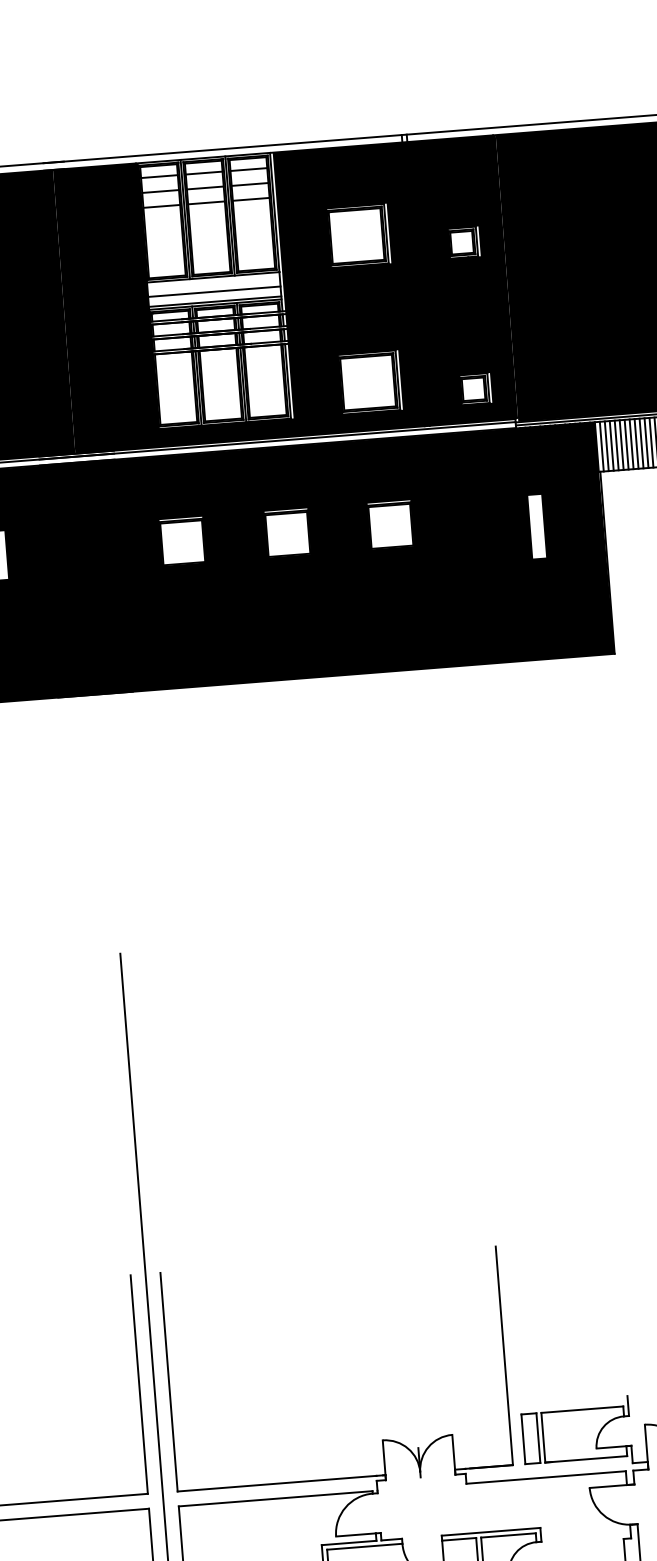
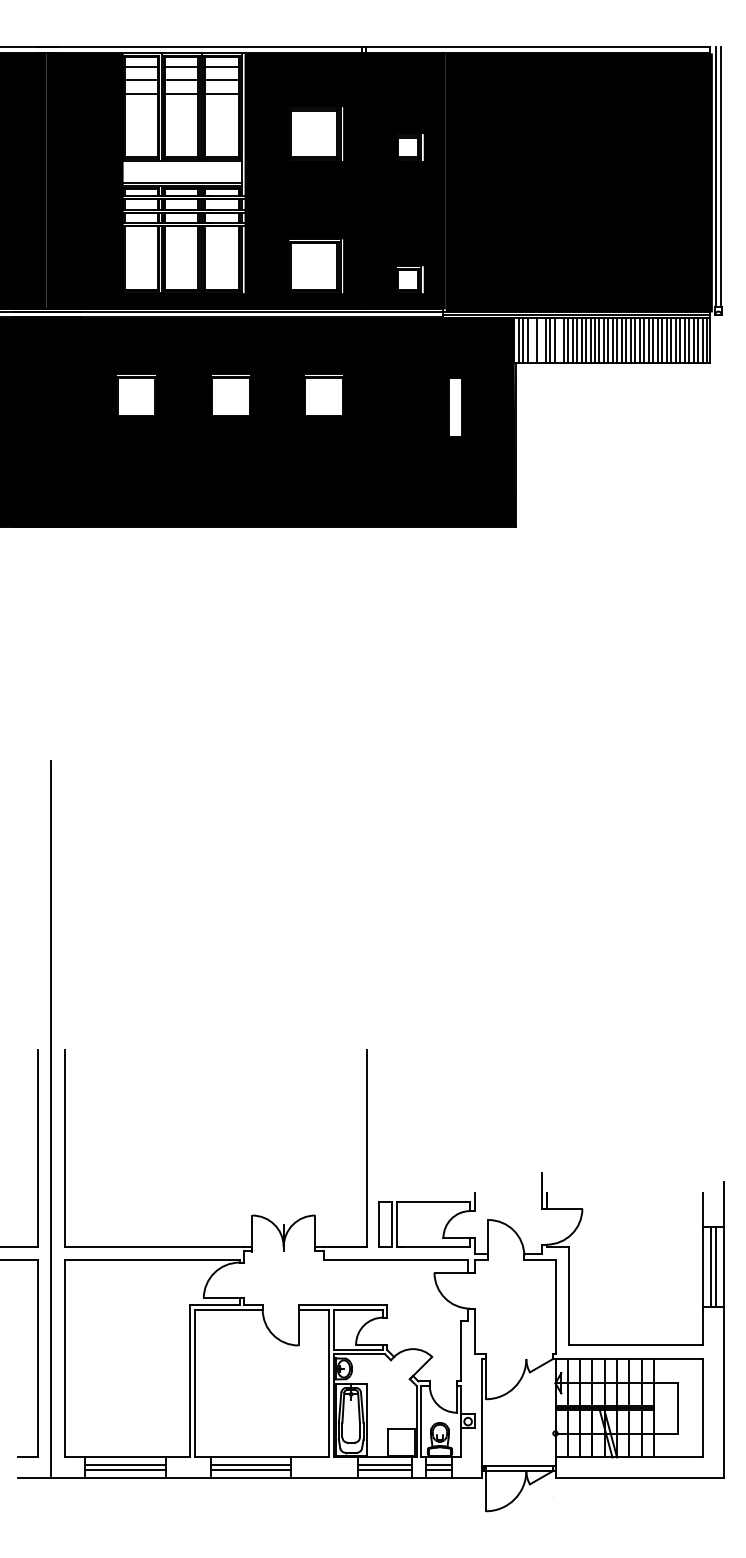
line: (213, 292) -> (181, 174), removed
line: (646, 442) -> (559, 339), removed
line: (626, 443) -> (541, 339), removed
line: (616, 444) -> (532, 339), removed

